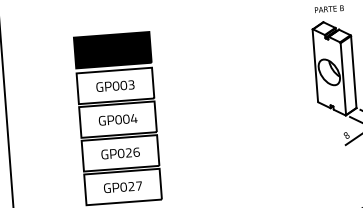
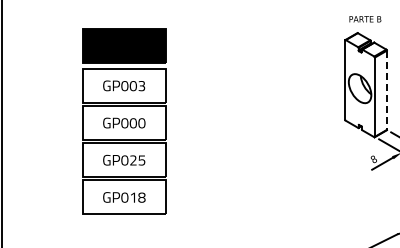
line: (353, 72) -> (386, 90), solid -> dashed
text: (133, 118) -> (141, 123), GP004 -> GP000
text: (136, 152) -> (141, 160), GP026 -> GP025
text: (135, 186) -> (137, 197), GP027 -> GP018

